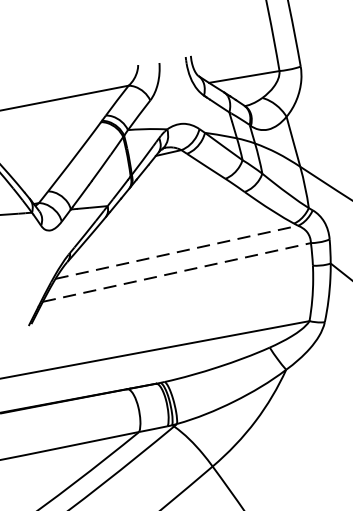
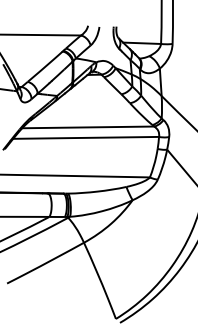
line: (177, 252) -> (88, 127), dashed -> solid
line: (177, 271) -> (86, 137), dashed -> solid

